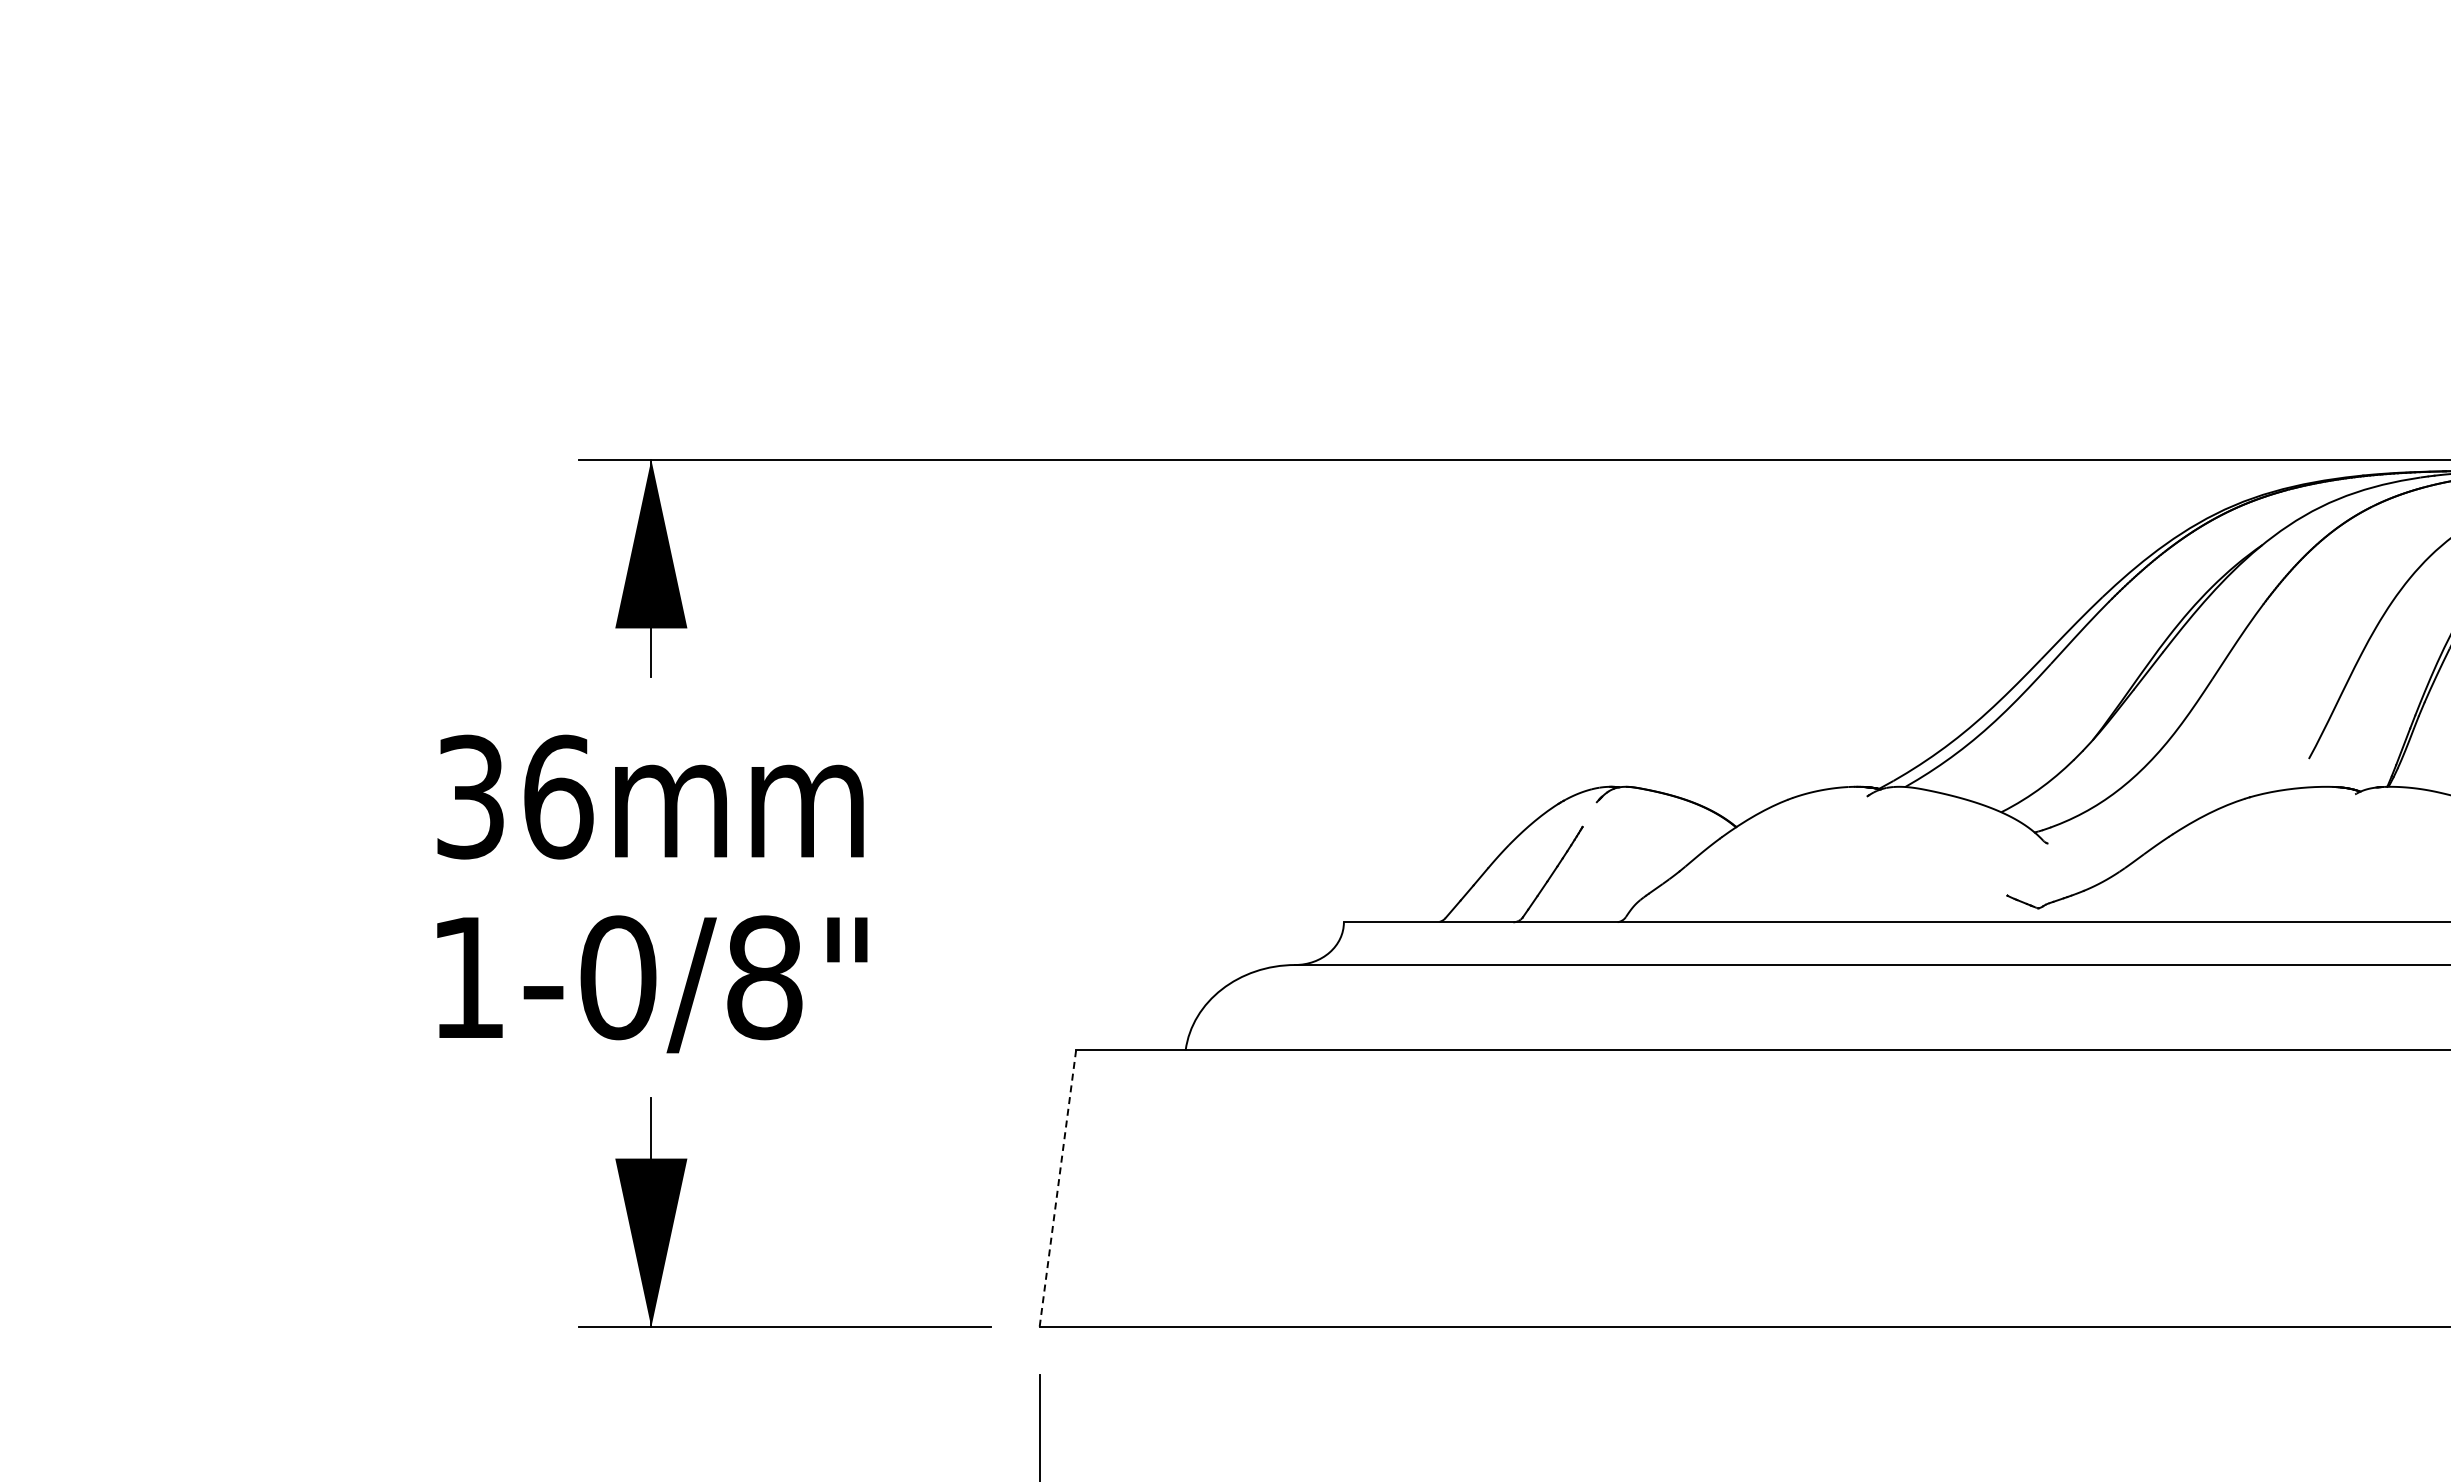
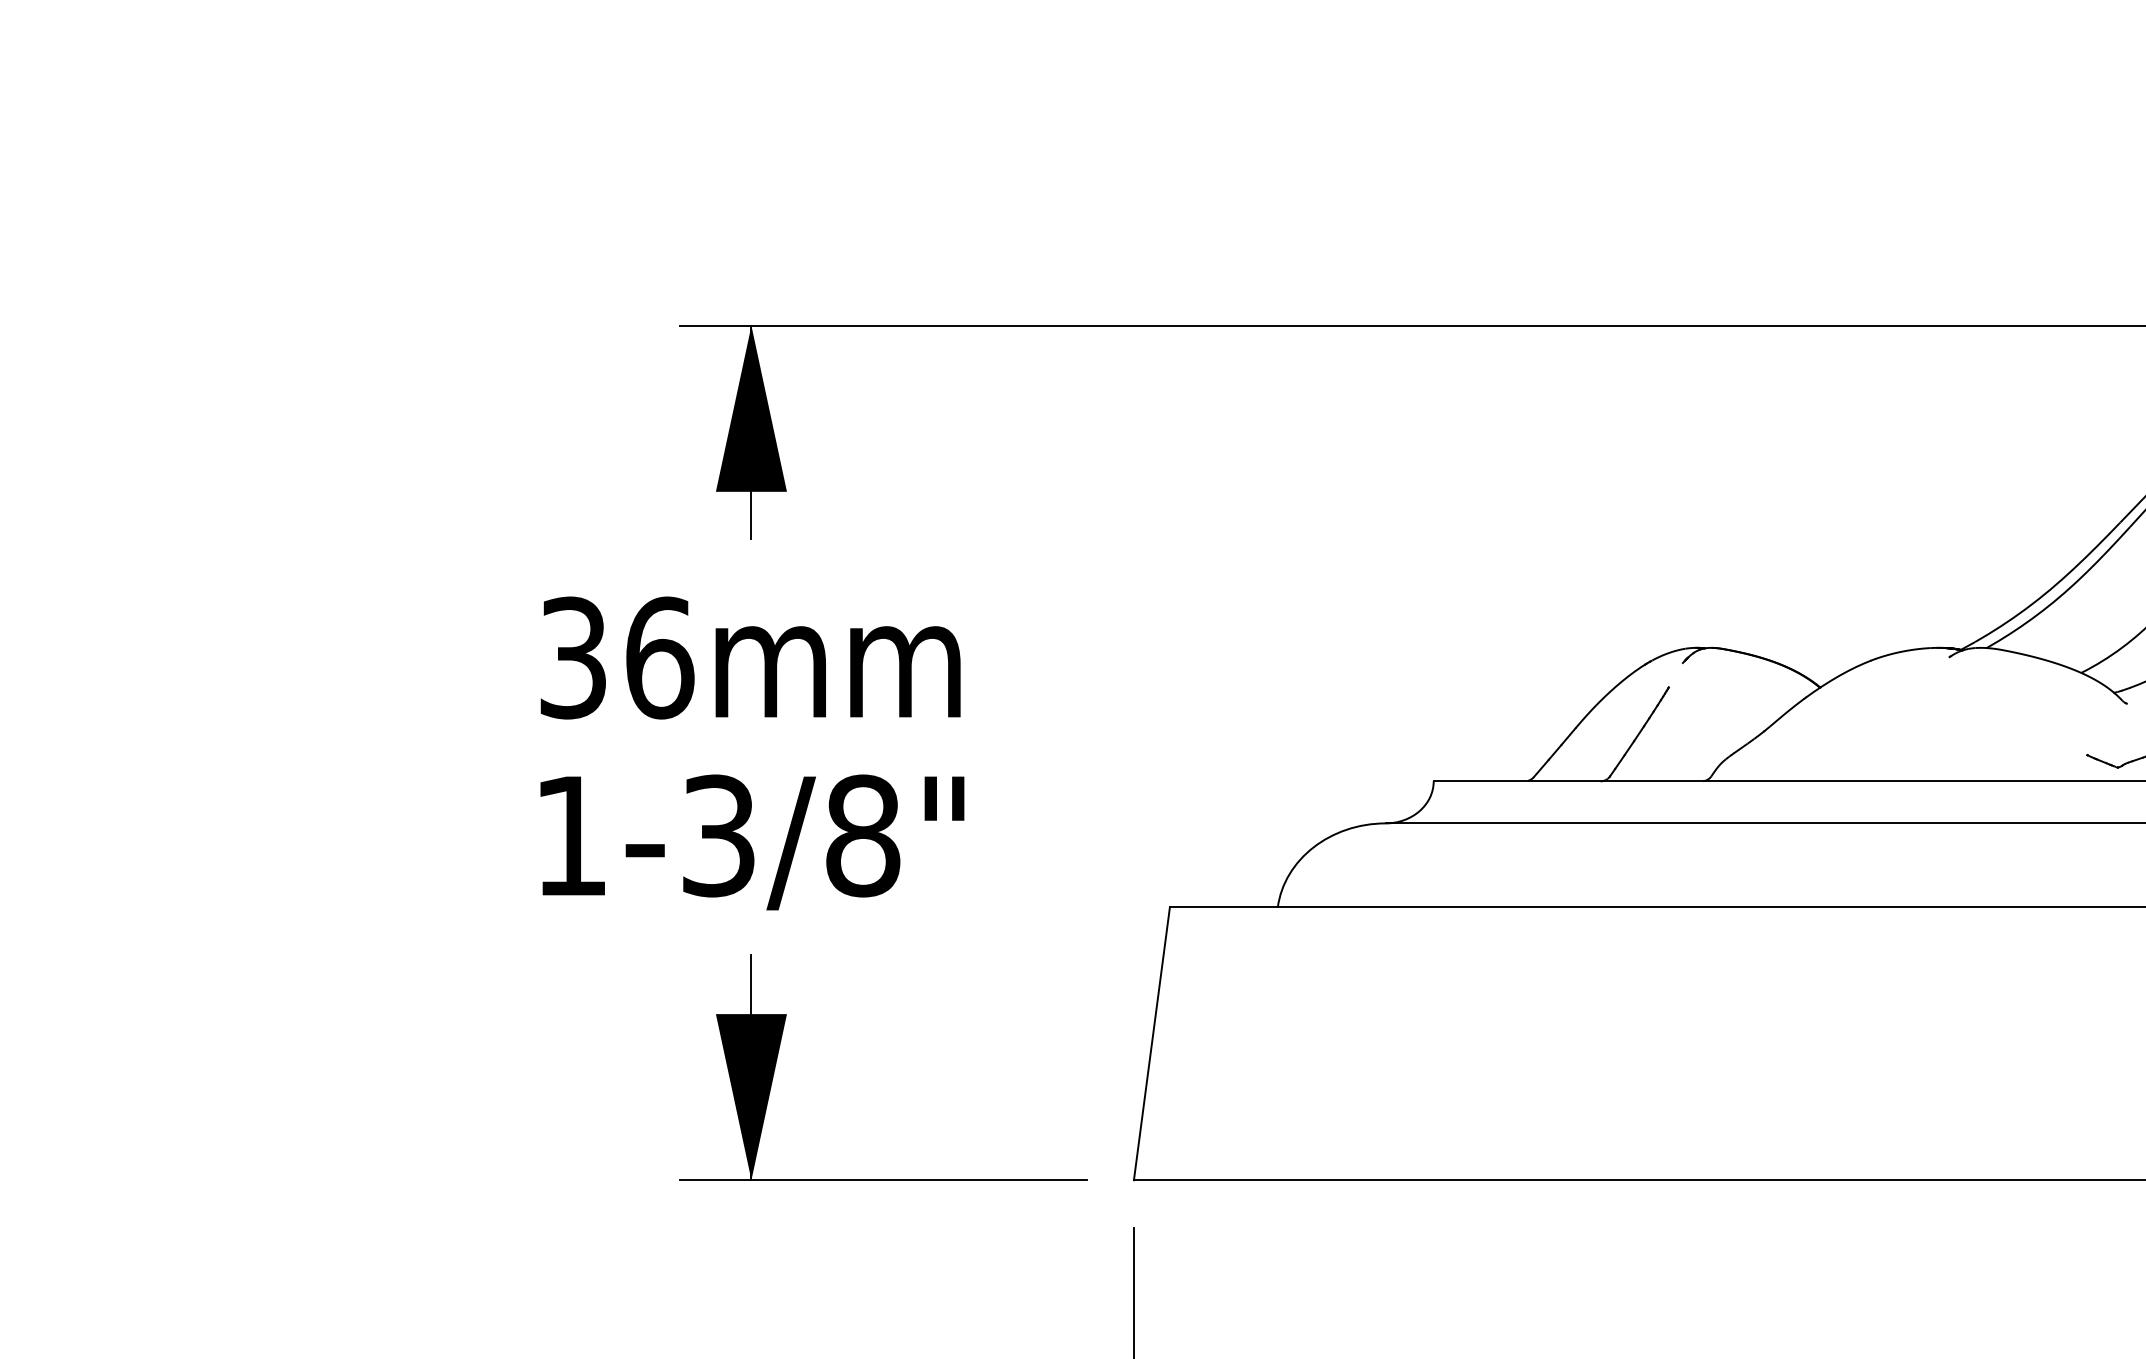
text: (618, 977) -> (719, 835), 1-0/8" -> 1-3/8"
line: (1057, 1188) -> (1151, 1043), dashed -> solid

